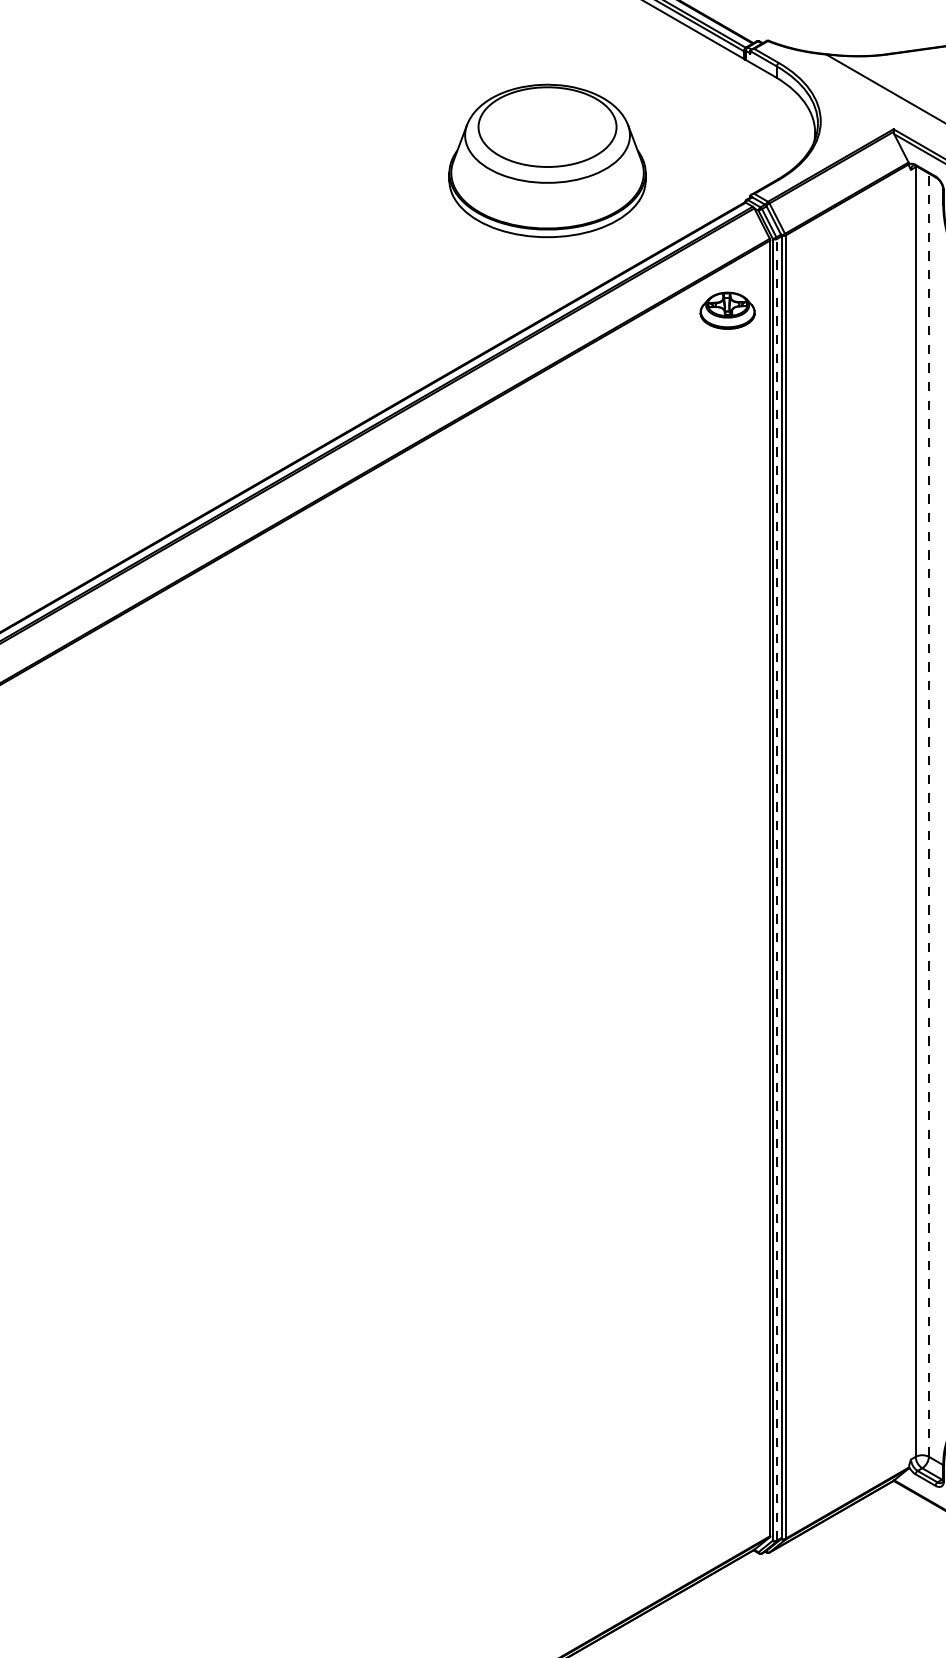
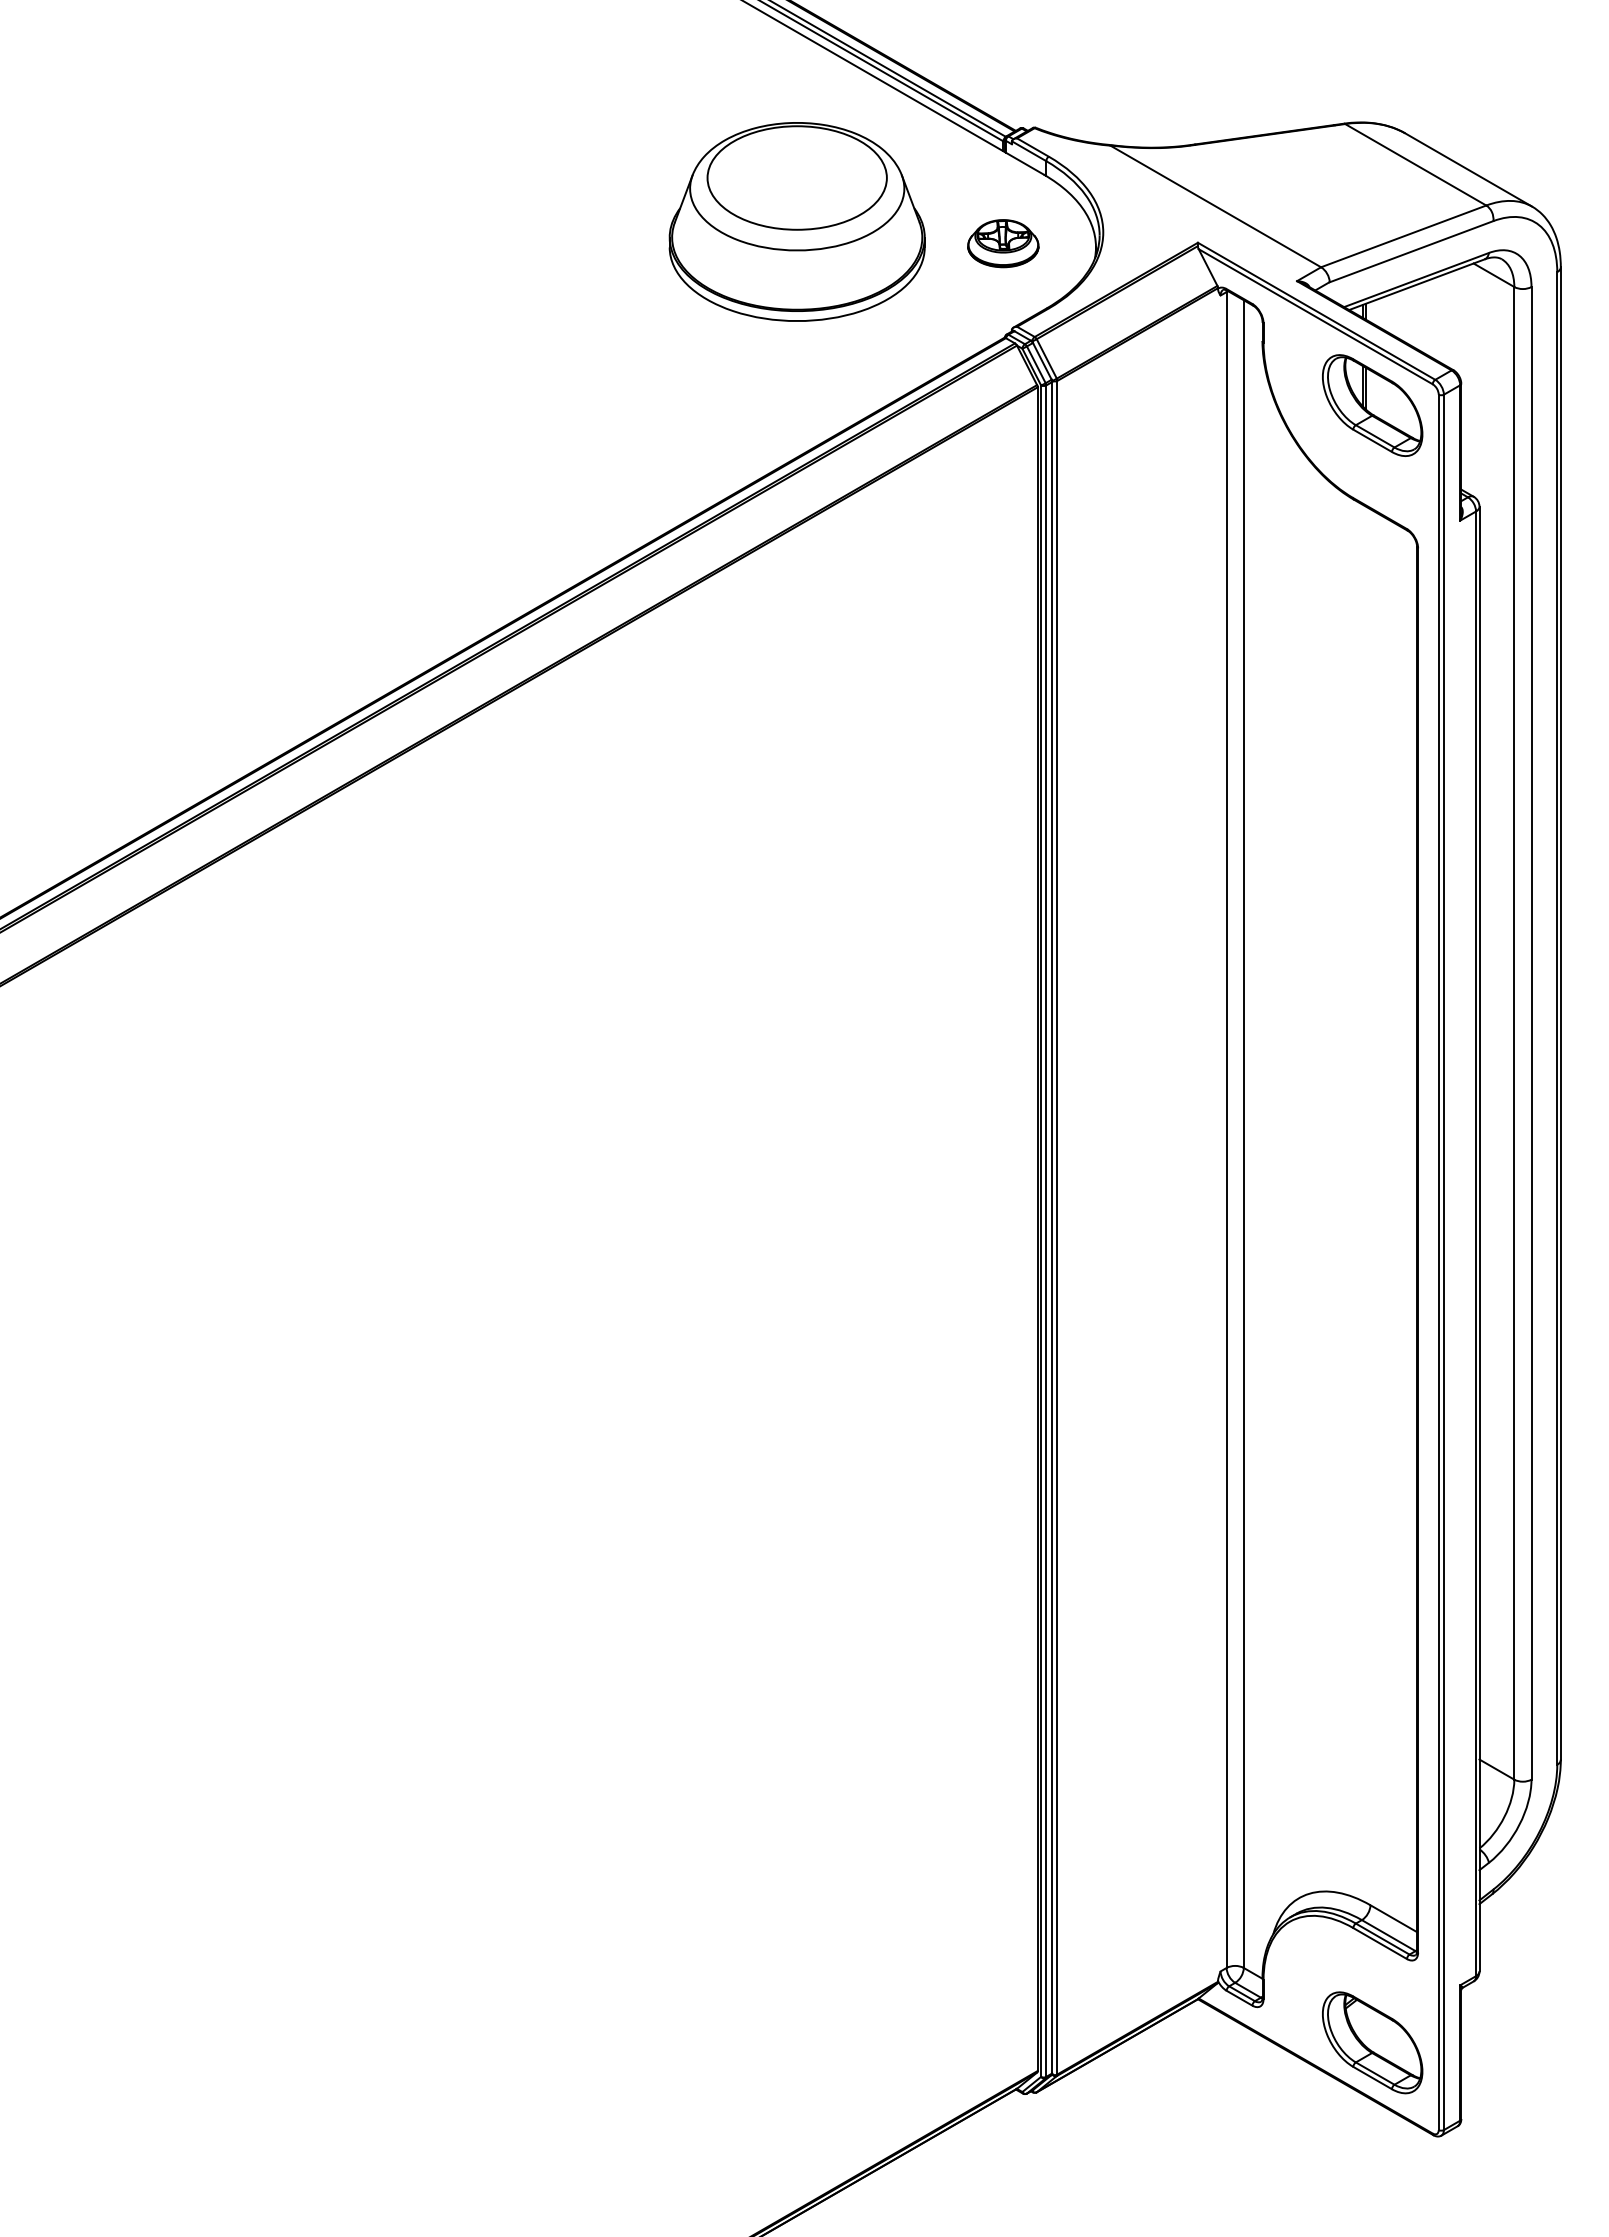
part: (546, 160) -> (796, 221), moved
part: (727, 310) -> (1003, 243), moved
line: (928, 815) -> (1243, 1134), dashed -> solid
line: (777, 890) -> (1046, 1231), dashed -> solid

